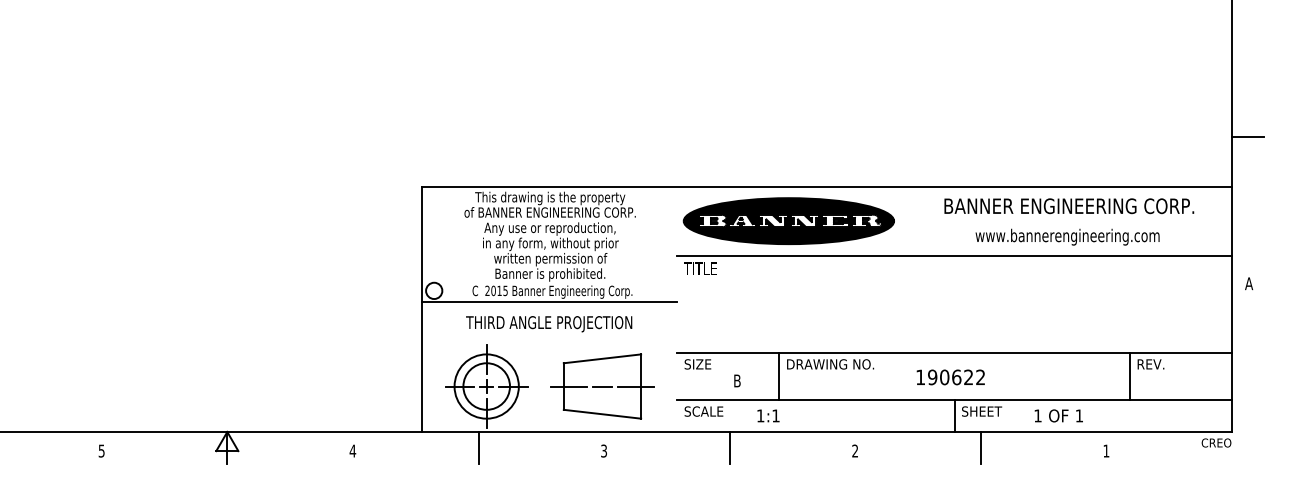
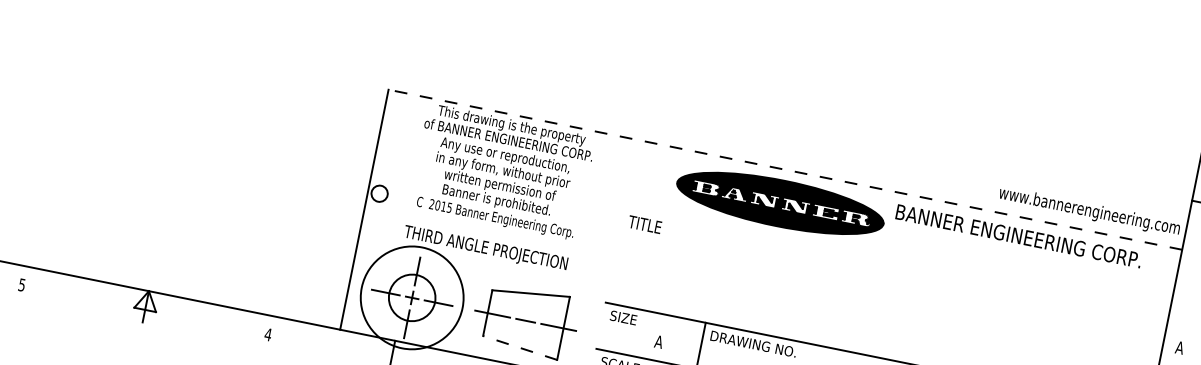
line: (827, 187) -> (785, 170), solid -> dashed
part: (788, 220) -> (780, 202), moved
text: (1067, 236) -> (1089, 211), moved
line: (954, 256) -> (896, 262), removed
line: (549, 301) -> (490, 226), removed
text: (737, 380) -> (659, 341), B -> A
circle: (486, 386) -> (411, 297), size x1.6
line: (602, 414) -> (520, 348), solid -> dashed

